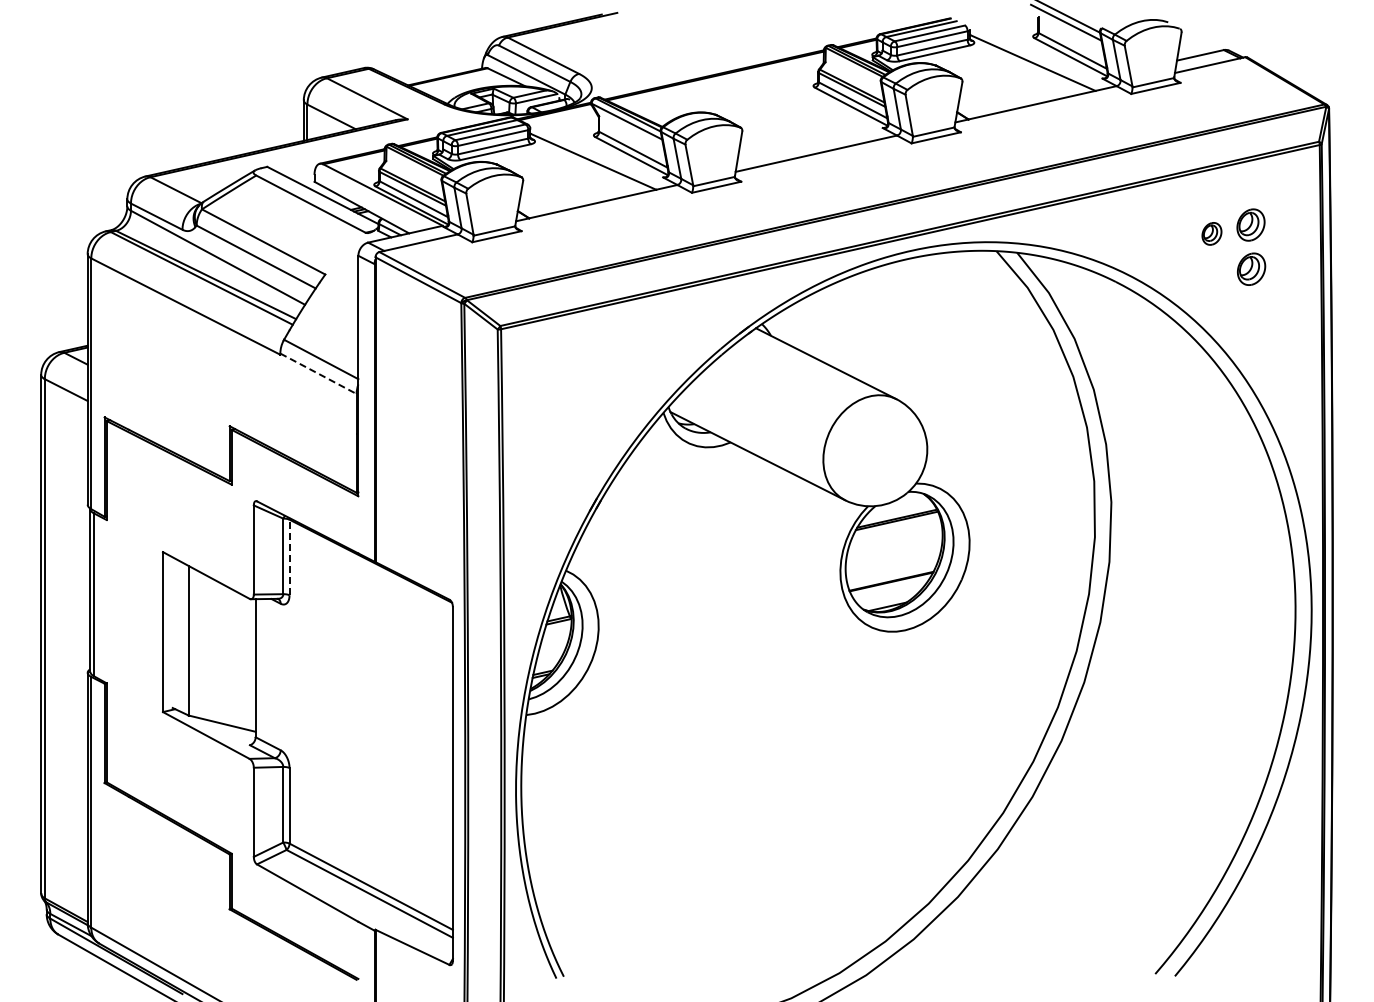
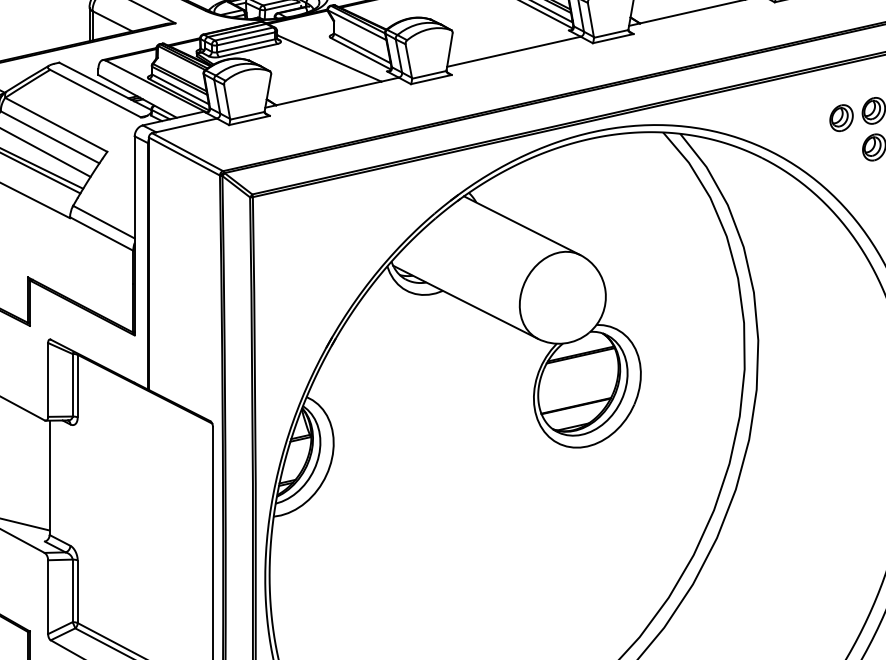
part: (1211, 233) -> (841, 117), size x1.43
line: (318, 374) -> (101, 234), dashed -> solid
line: (289, 557) -> (77, 386), dashed -> solid

